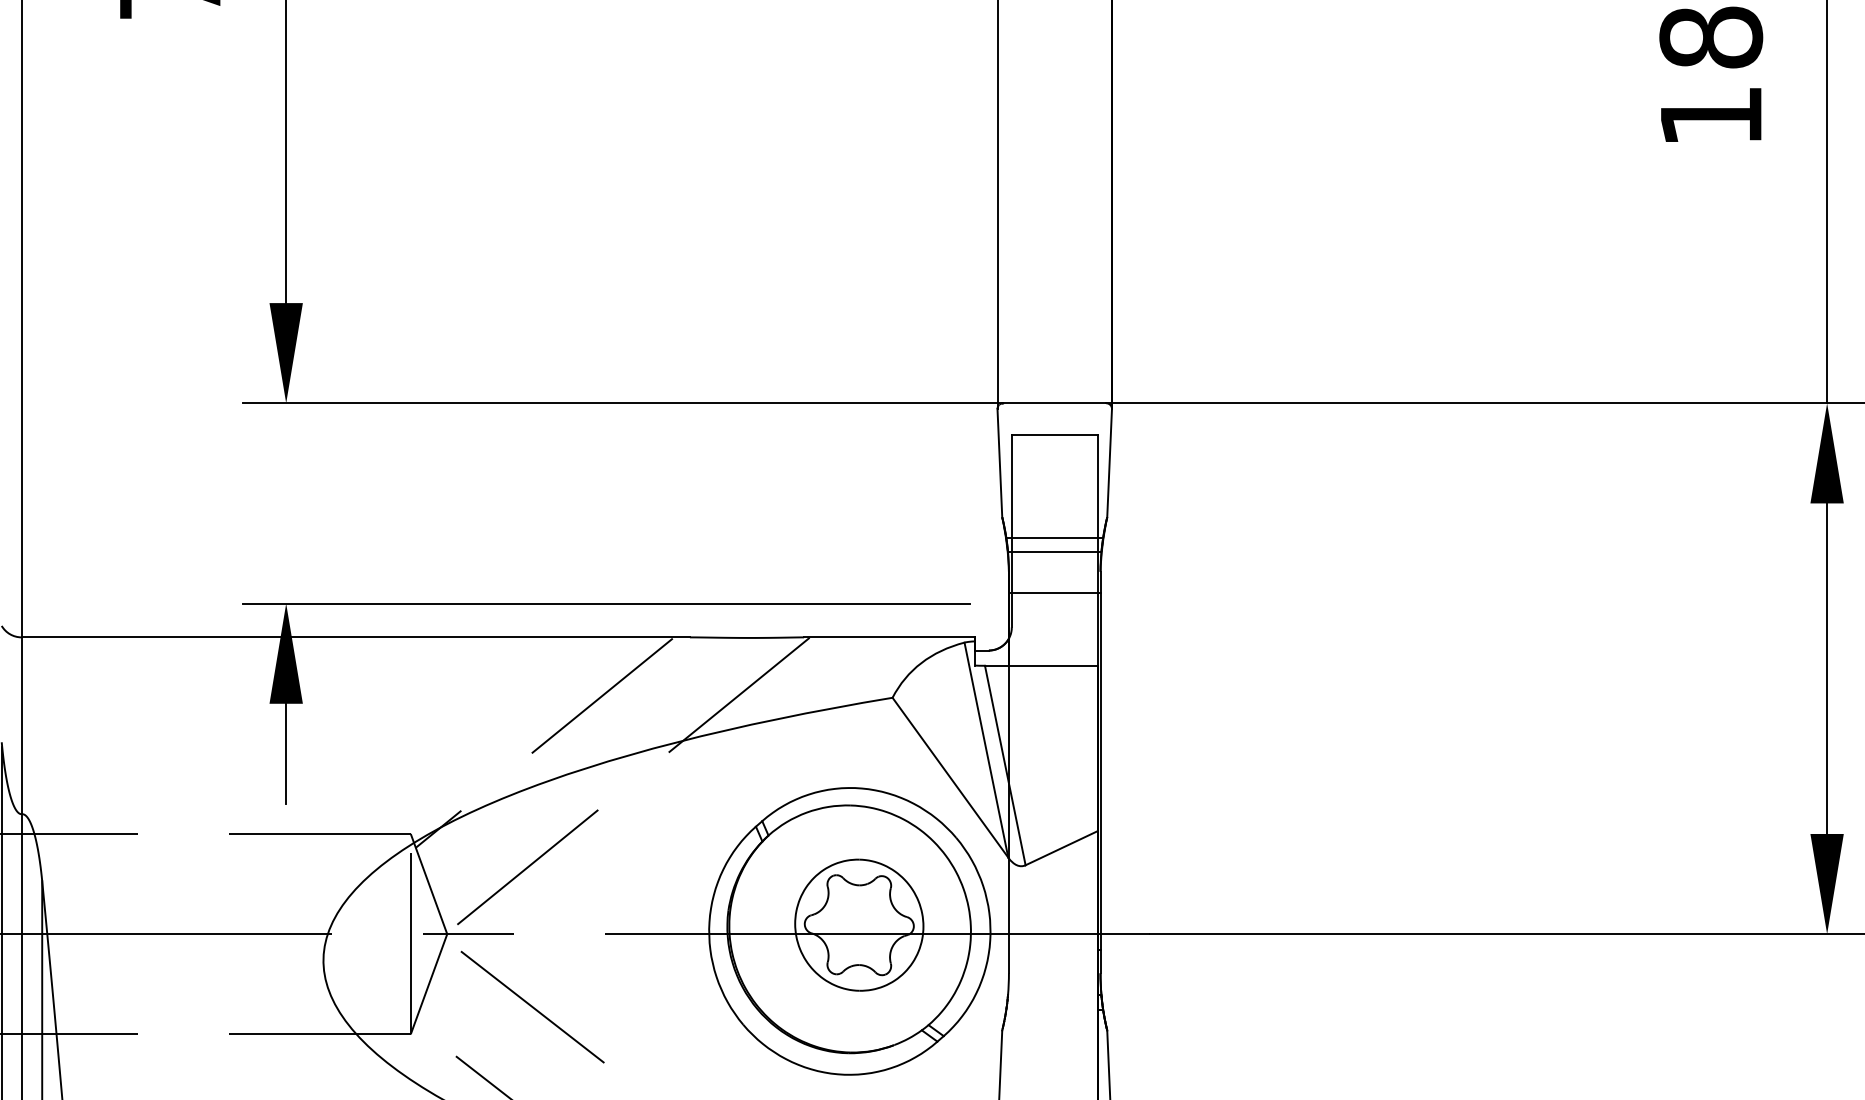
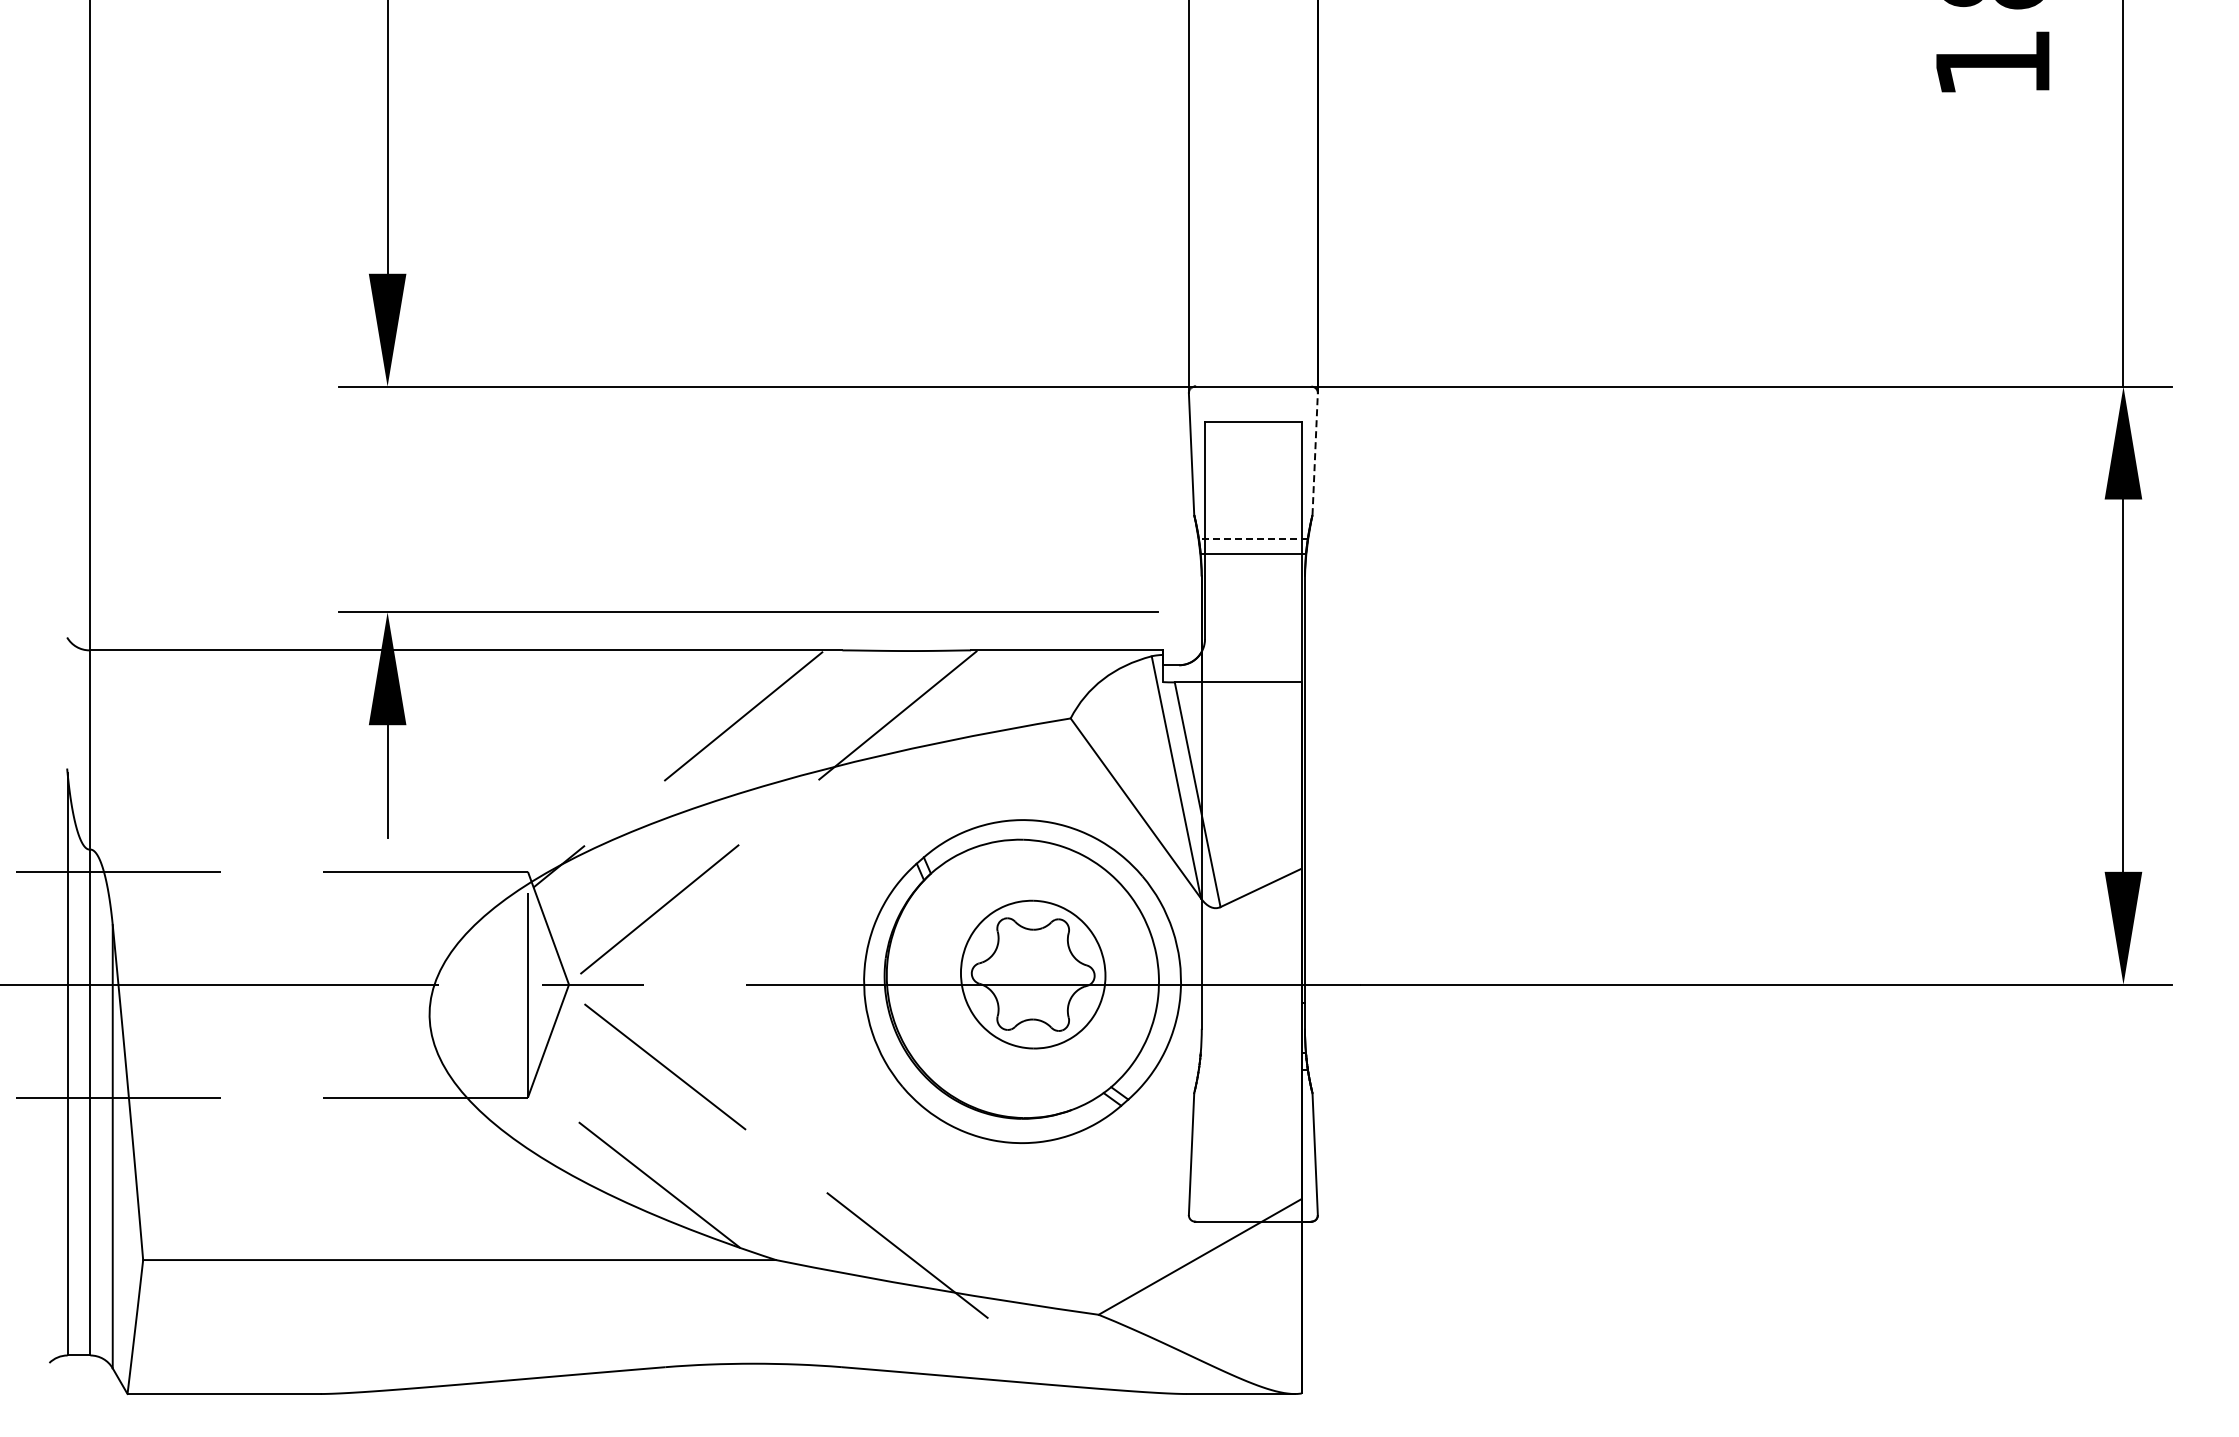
line: (1109, 463) -> (1315, 454), solid -> dashed
line: (1054, 538) -> (1253, 538), solid -> dashed
line: (1053, 593) -> (1252, 600), removed

